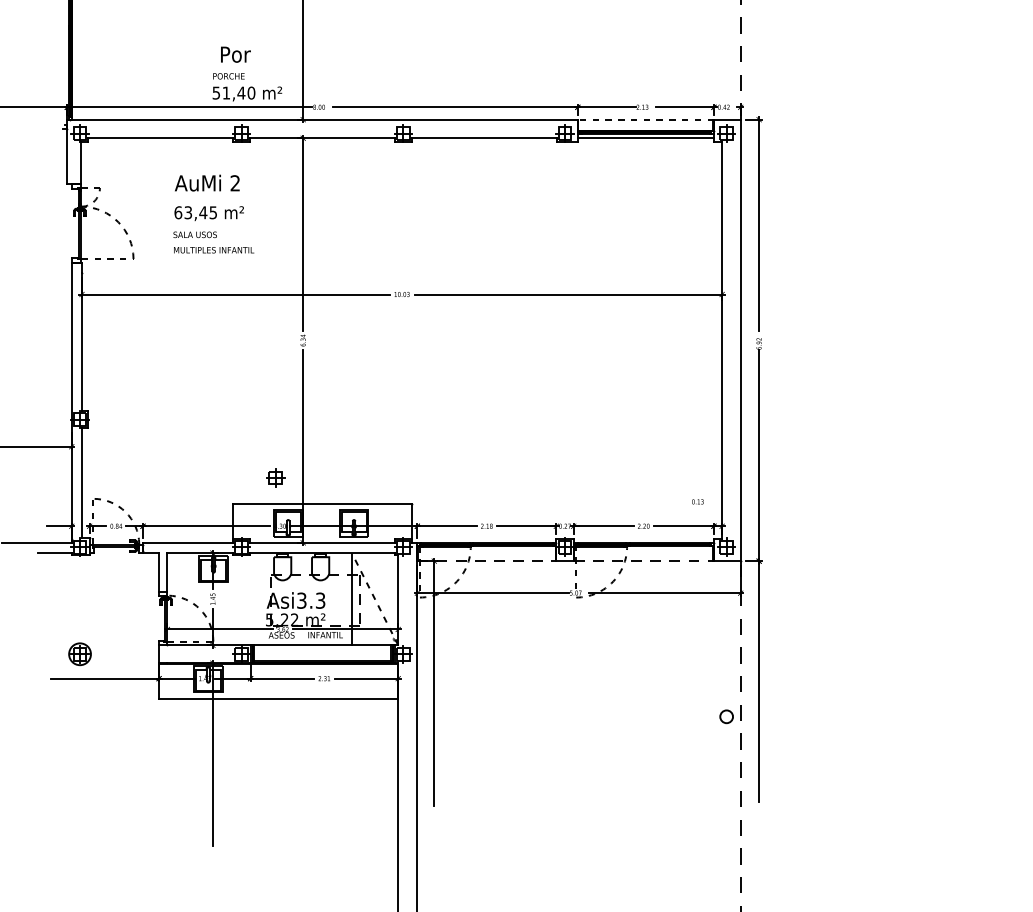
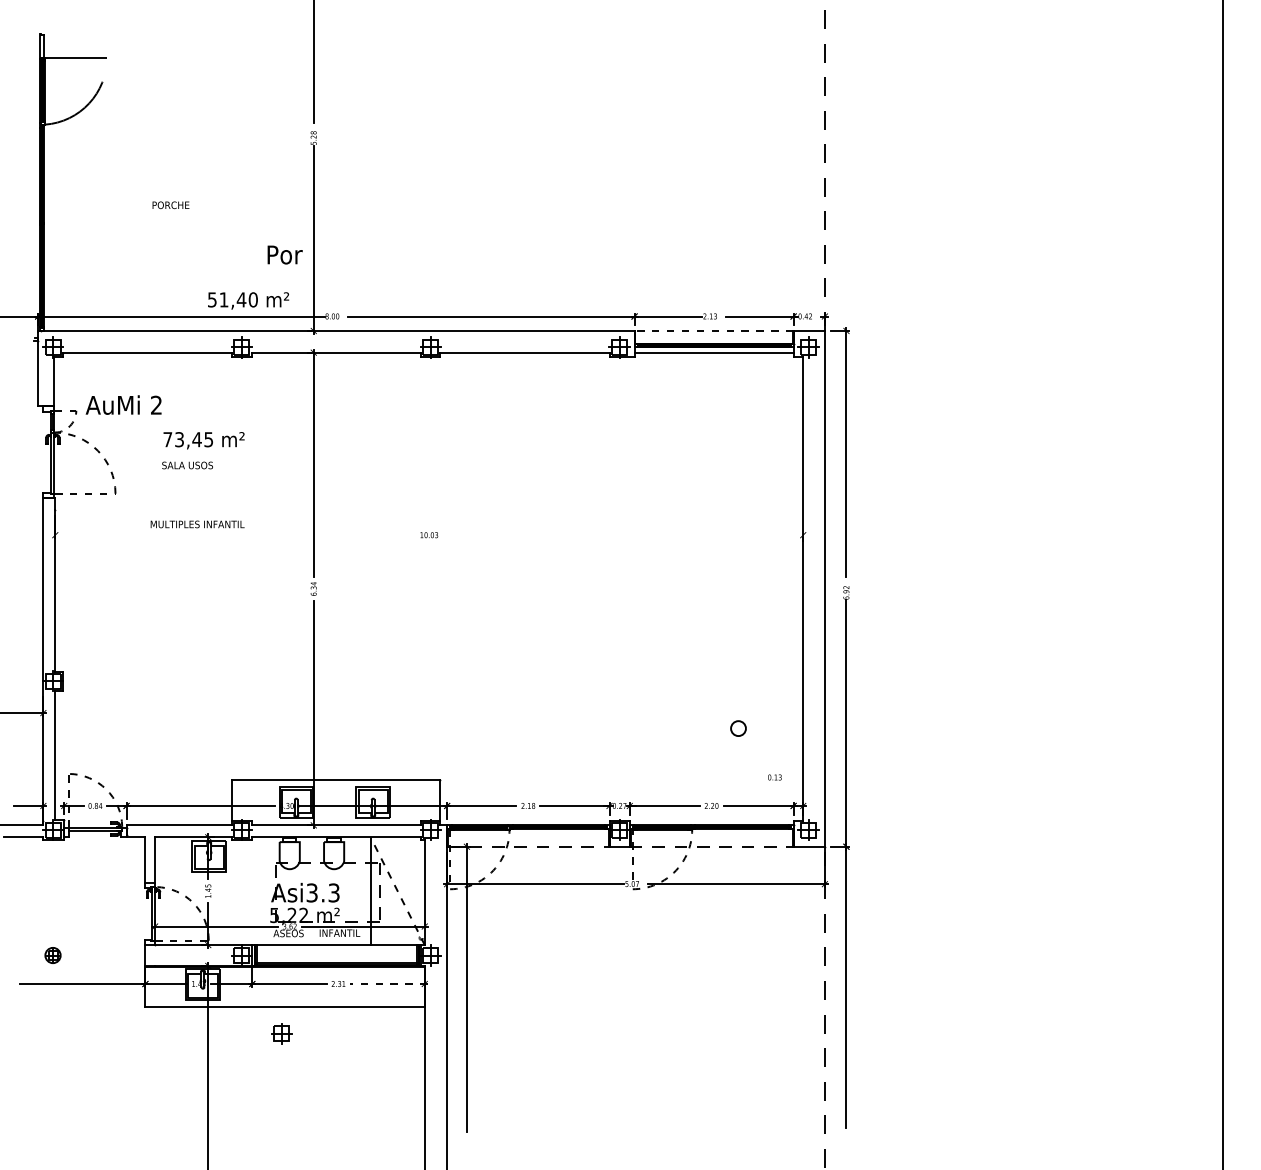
text: (235, 54) -> (284, 254), moved
text: (228, 76) -> (170, 205), moved
text: (207, 182) -> (123, 404), moved
text: (178, 212) -> (167, 439), 63,45 -> 73,45
text: (213, 250) -> (197, 524), moved
line: (234, 294) -> (233, 535), removed
line: (569, 294) -> (624, 535), removed
part: (275, 477) -> (281, 1033), moved
part: (79, 654) -> (52, 955), size x0.6
line: (368, 679) -> (389, 984), solid -> dashed
circle: (726, 716) -> (738, 728), moved

